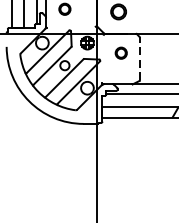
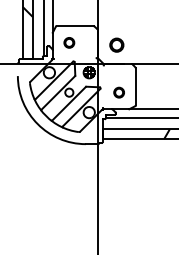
part: (120, 53) -> (118, 92), moved
line: (139, 58) -> (135, 86), dashed -> solid

